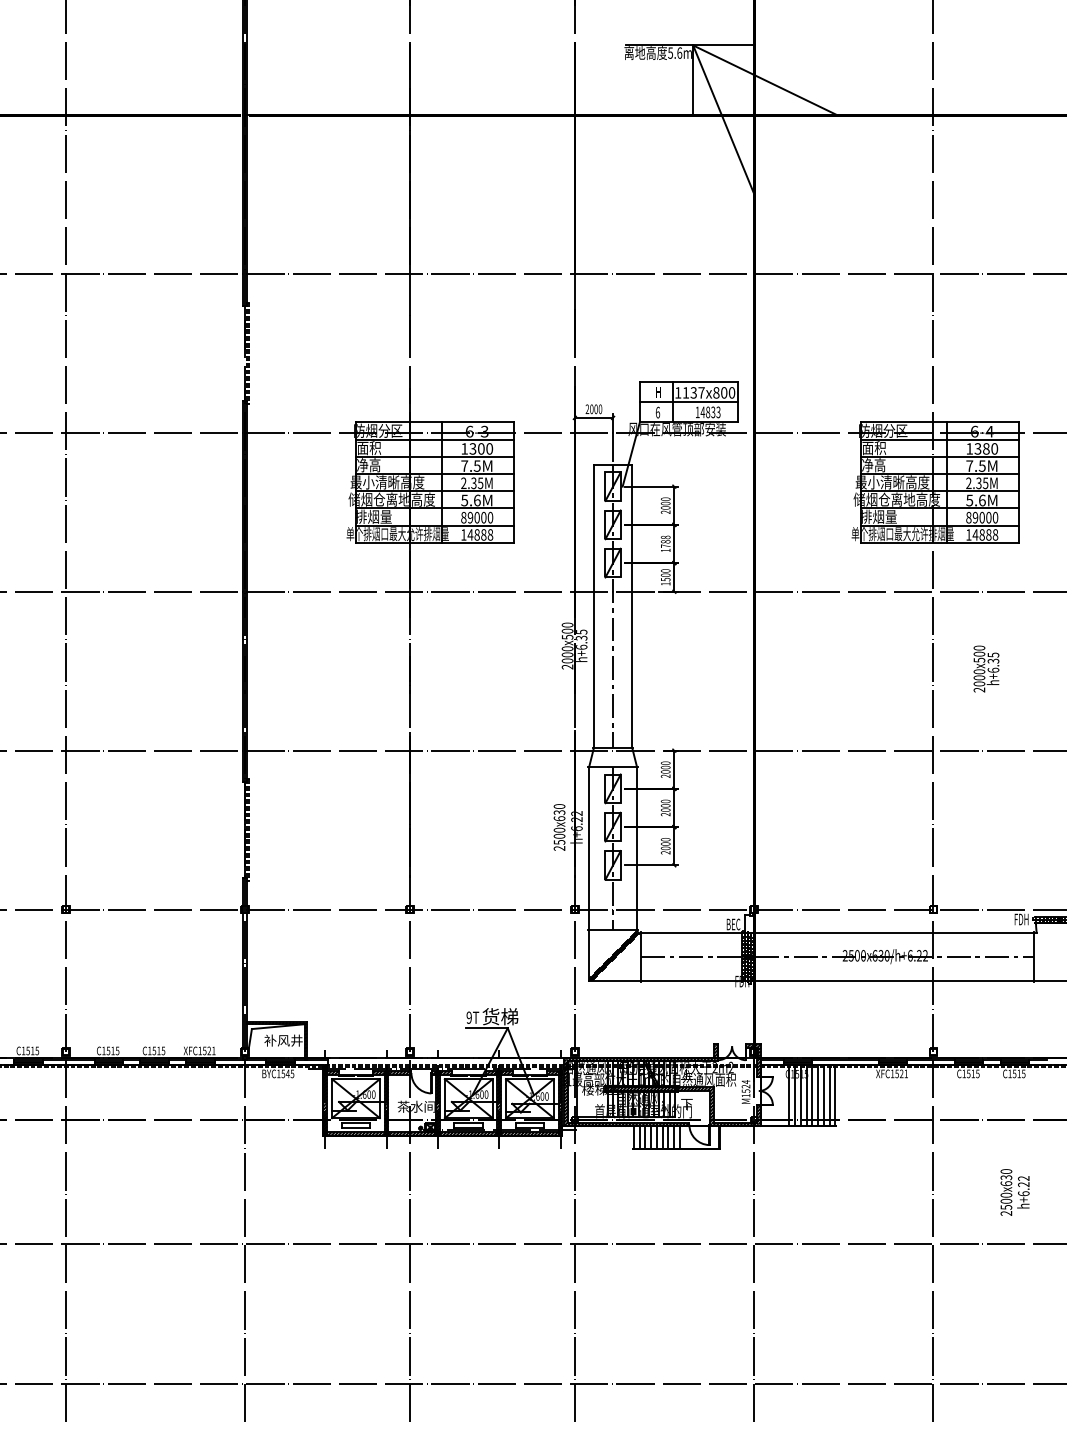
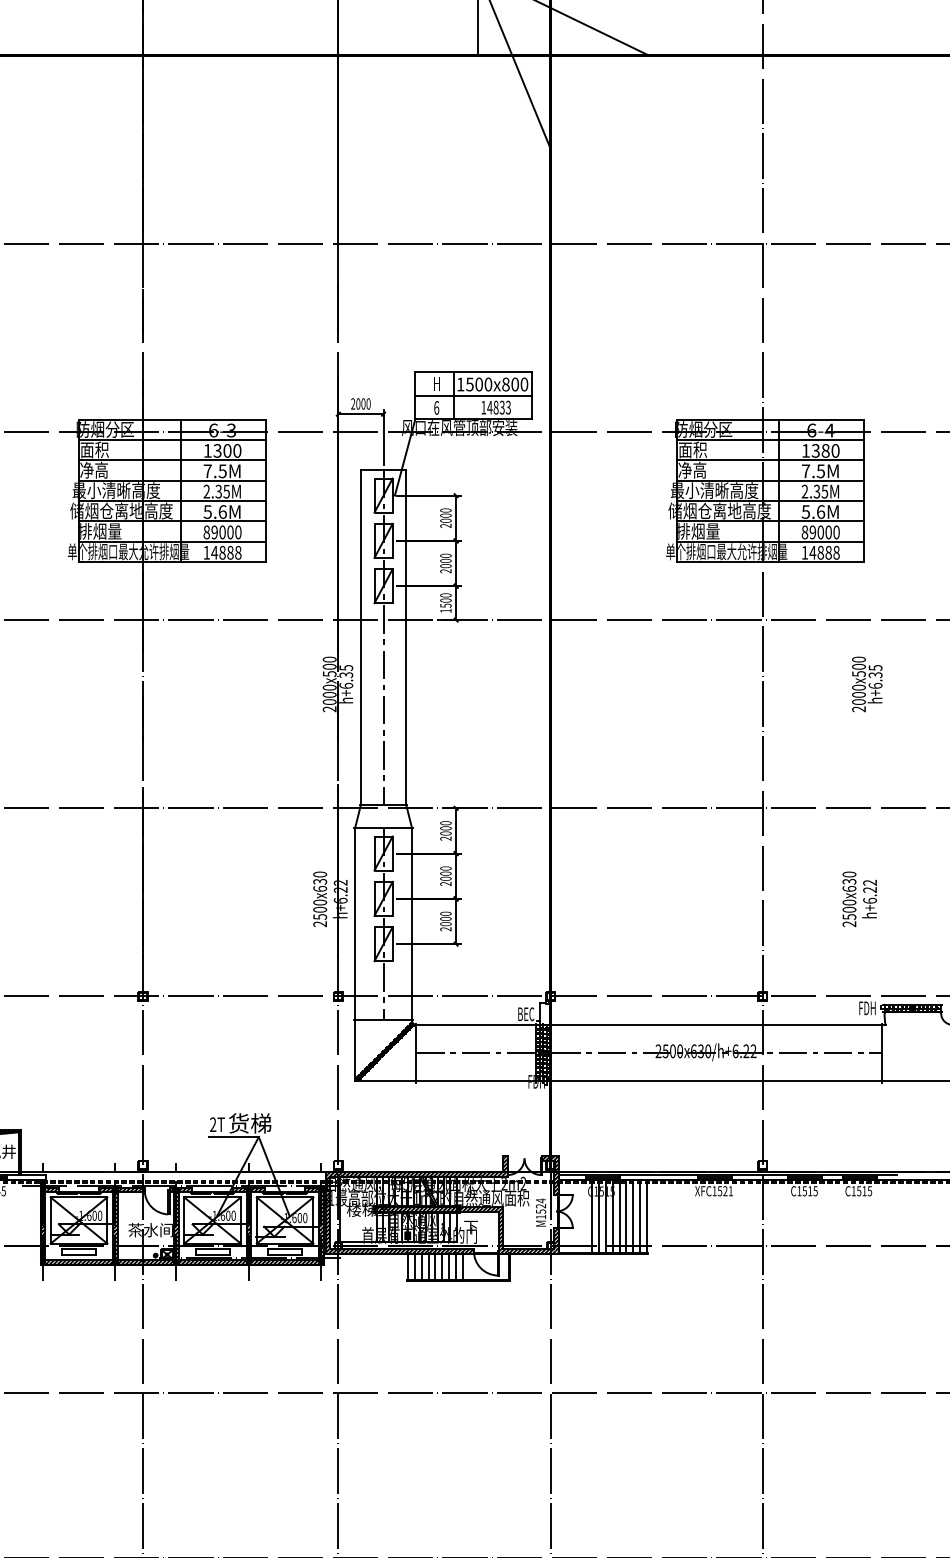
text: (693, 392) -> (478, 384), 1137x800 -> 1500x800
text: (665, 543) -> (445, 562), 1788 -> 2000
text: (986, 668) -> (867, 683), moved
text: (468, 1017) -> (212, 1124), 9T -> 2T
text: (1014, 1192) -> (859, 899), moved

